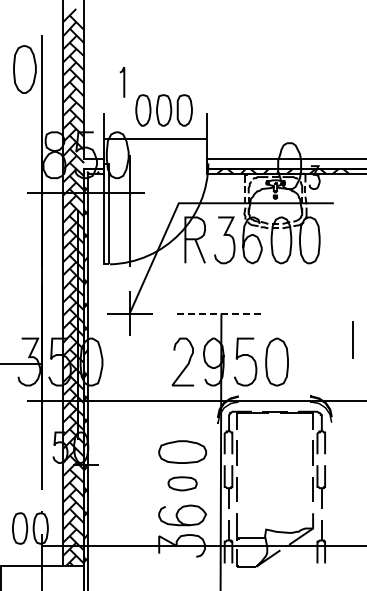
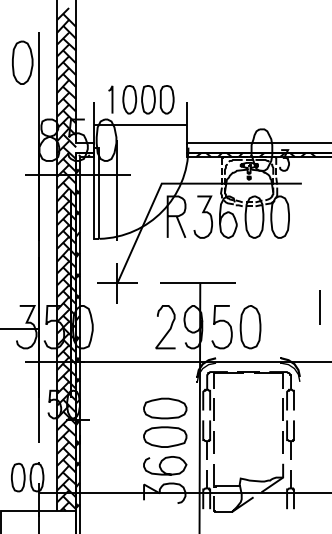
line: (123, 82) -> (111, 99), moved
line: (219, 313) -> (198, 283), dashed -> solid
part: (182, 483) -> (165, 436), size x1.67

